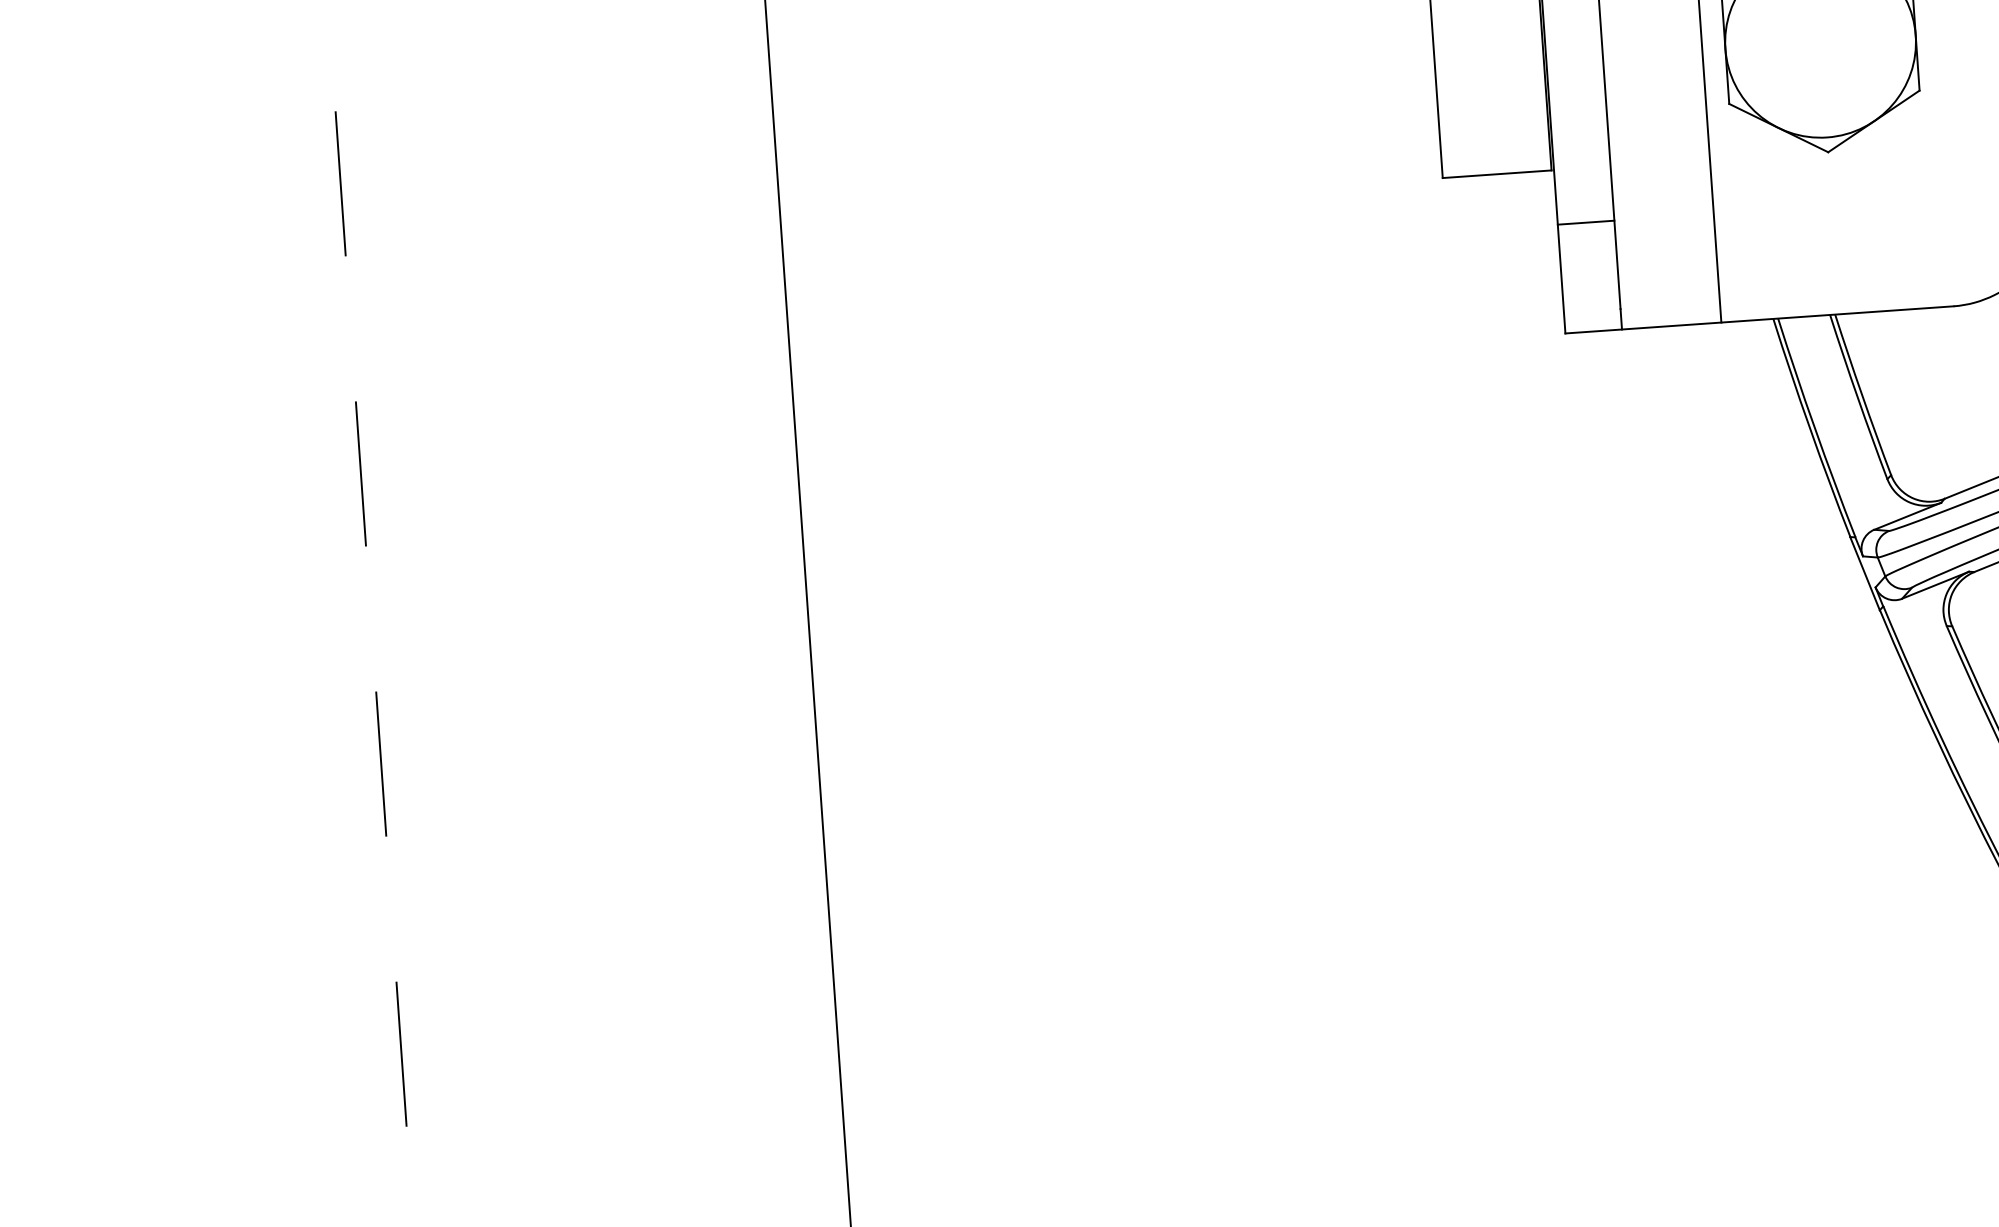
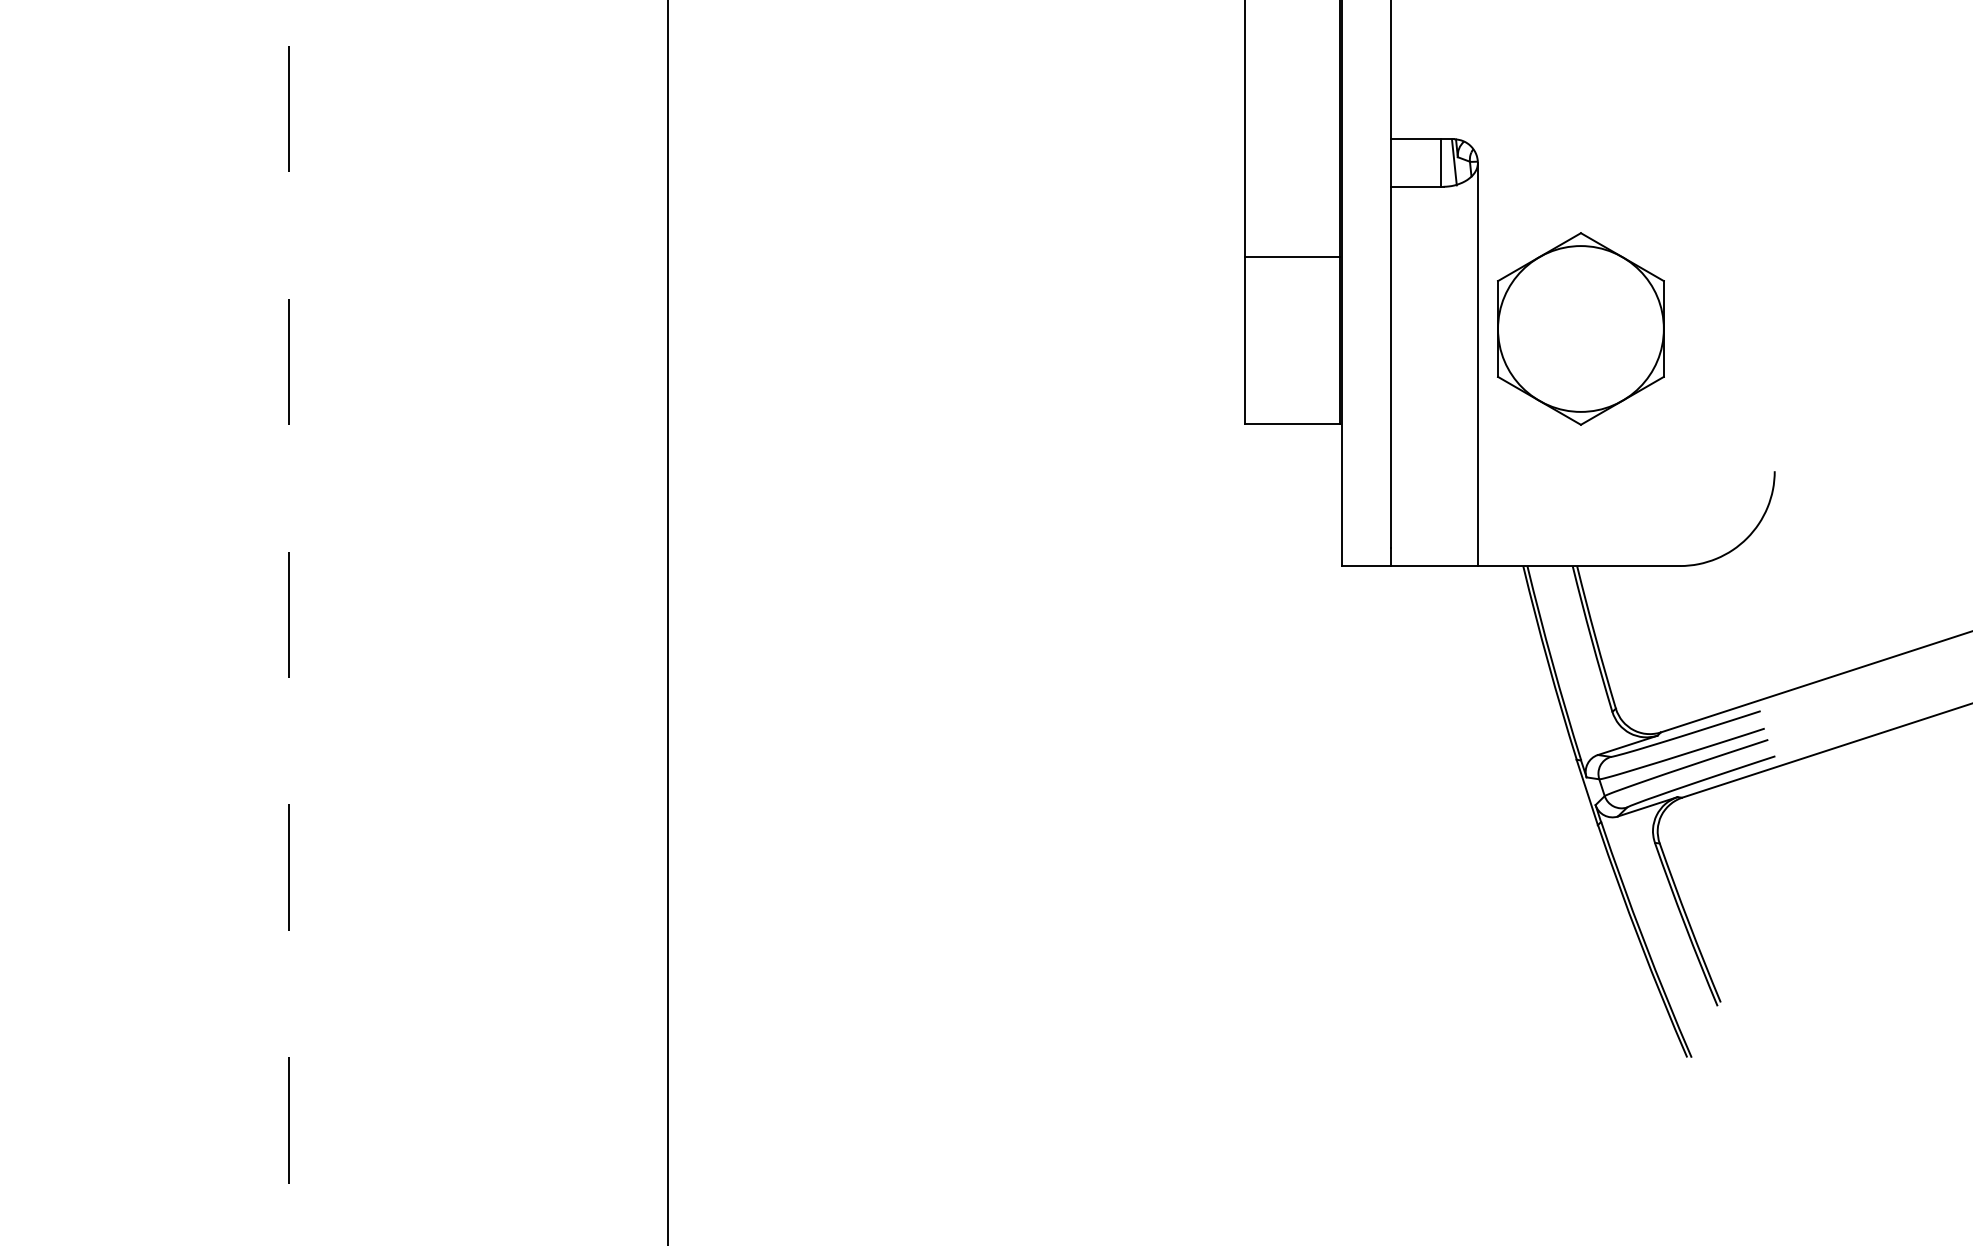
line: (1585, 223) -> (1366, 471), removed

